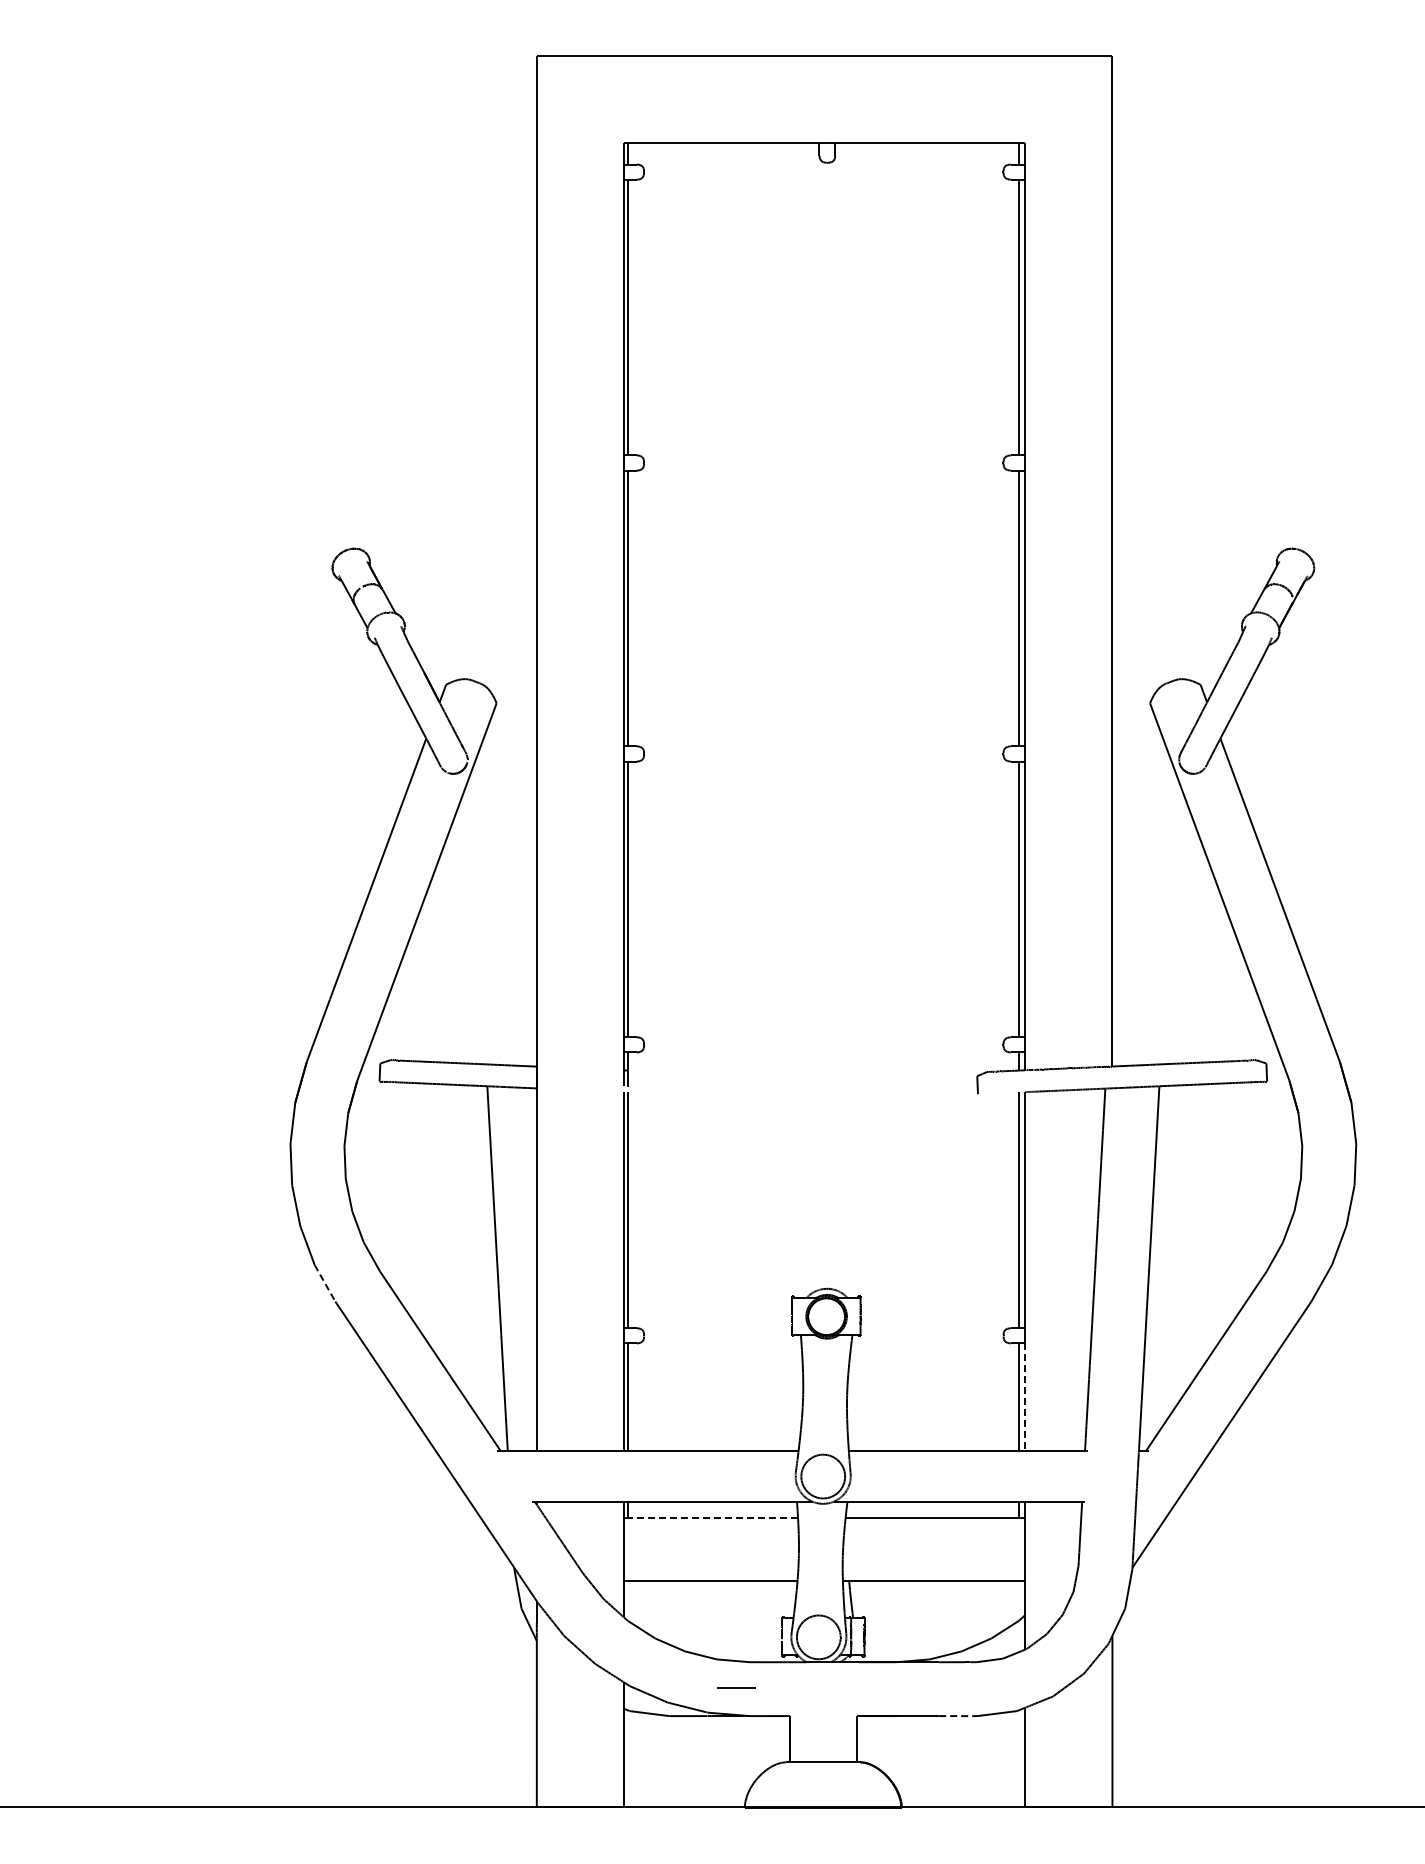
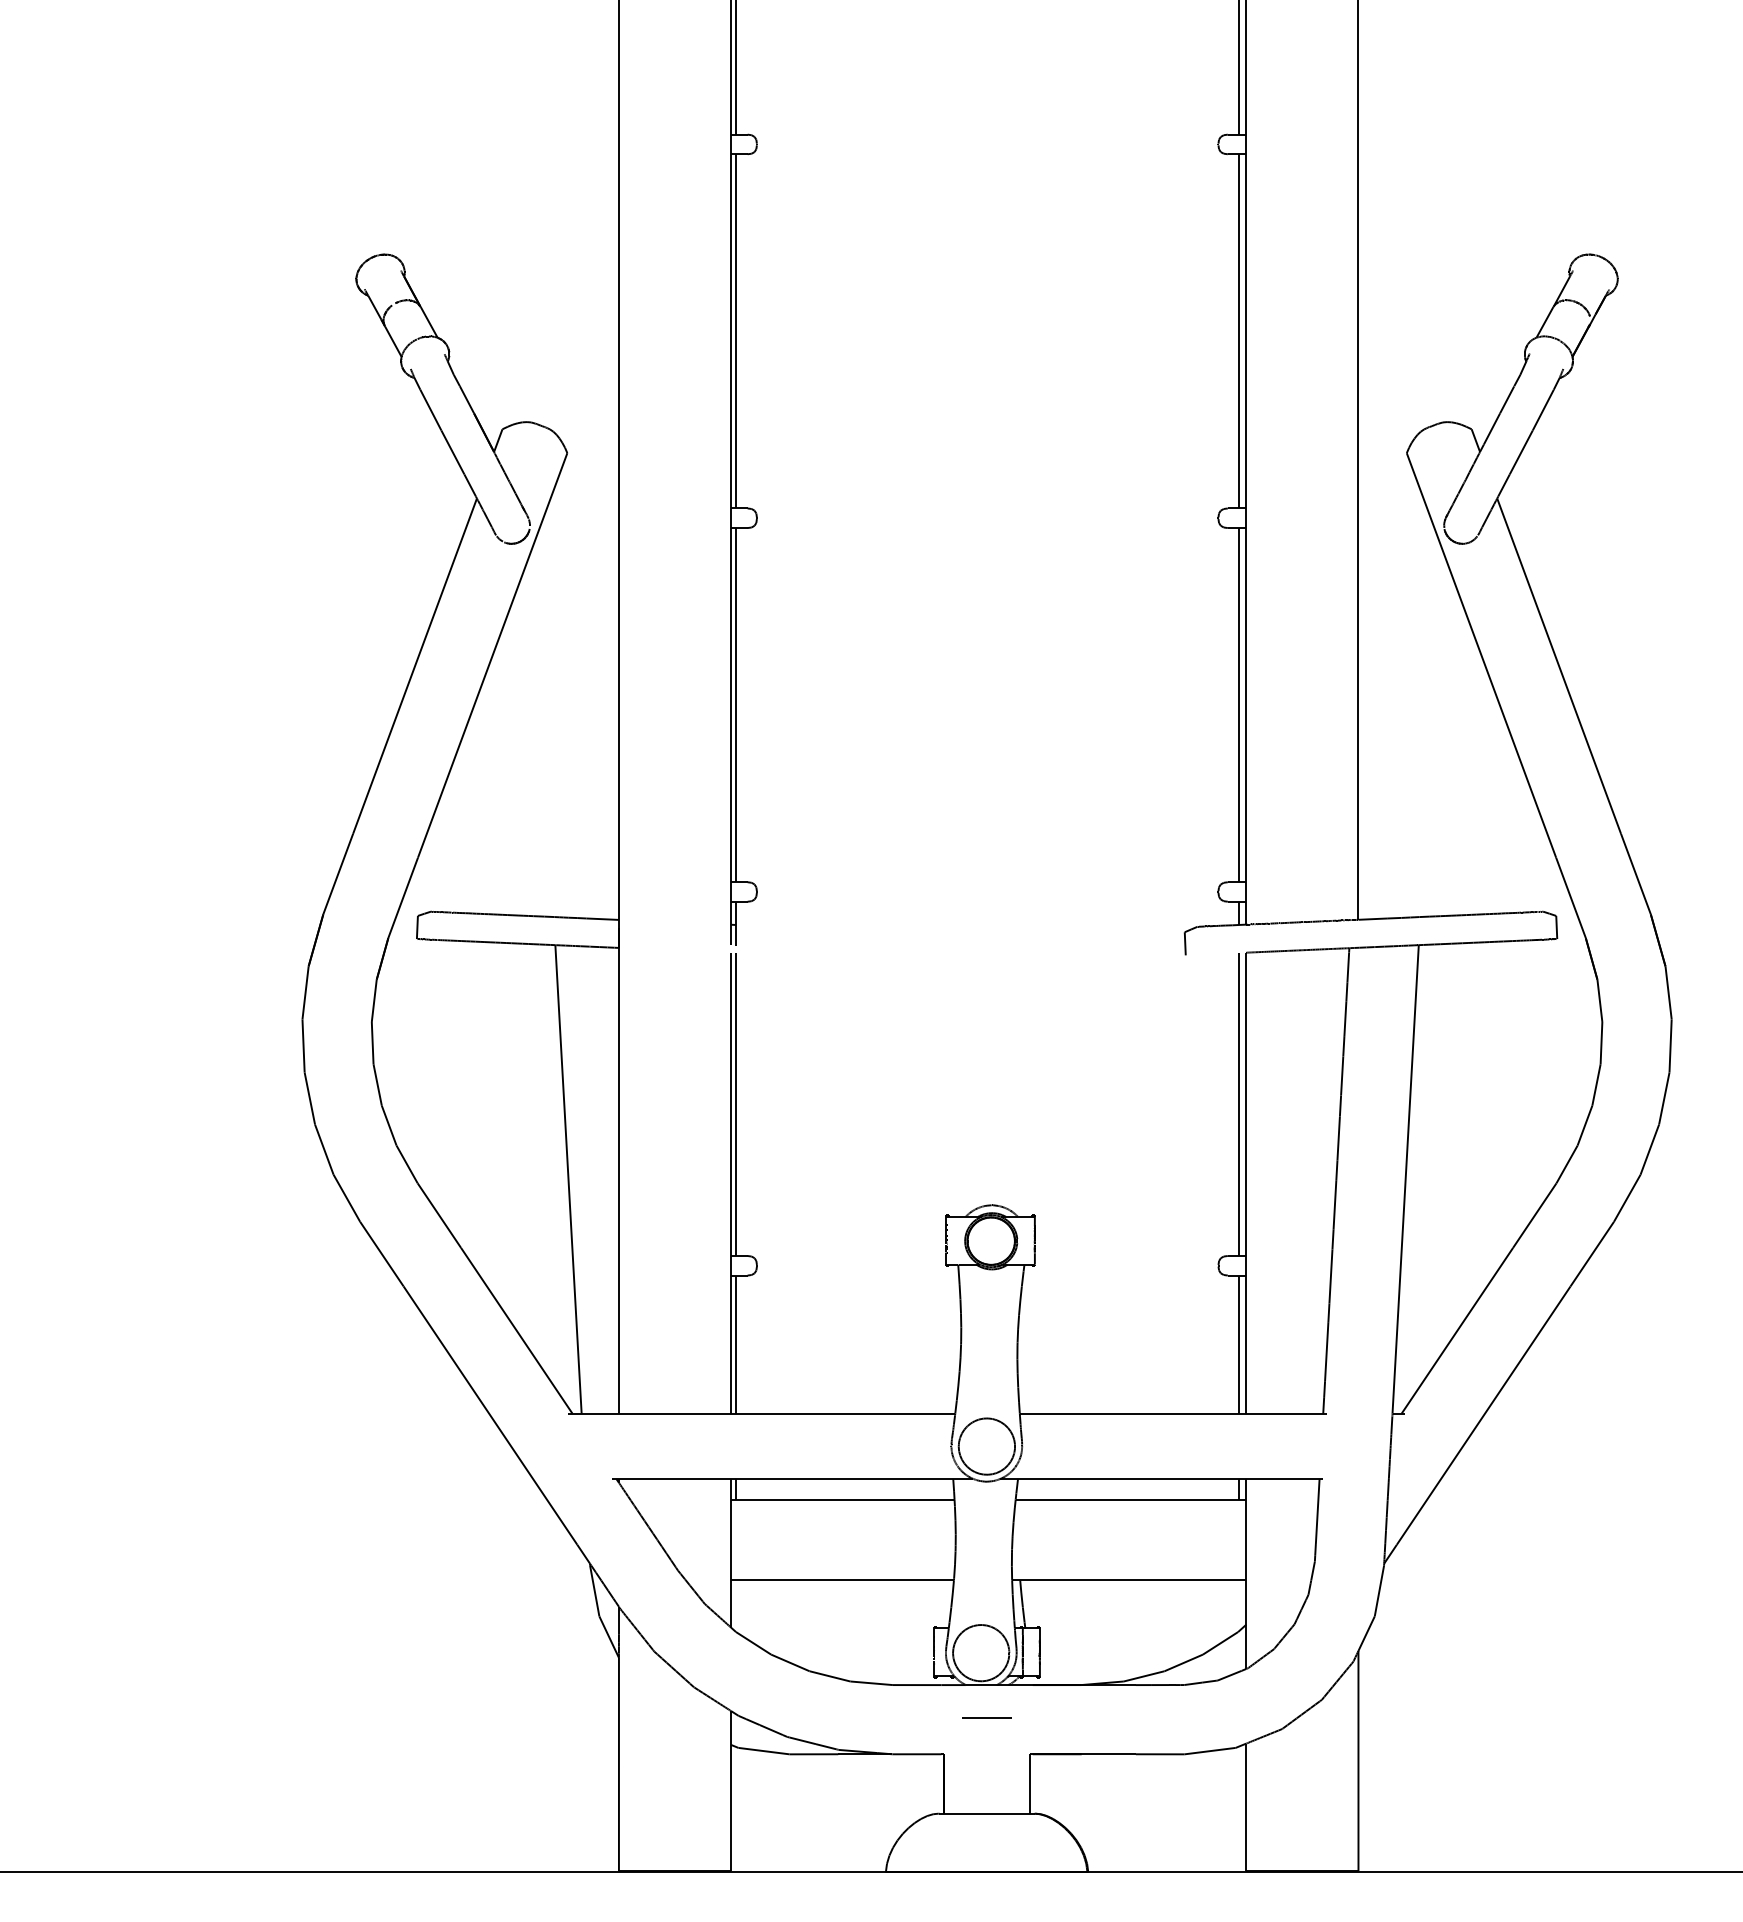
line: (325, 1283) -> (347, 1198), dashed -> solid
line: (1025, 1397) -> (1246, 1344), dashed -> solid
line: (712, 1517) -> (844, 1499), dashed -> solid
line: (736, 1687) -> (987, 1717), moved
line: (958, 1716) -> (1160, 1754), dashed -> solid

